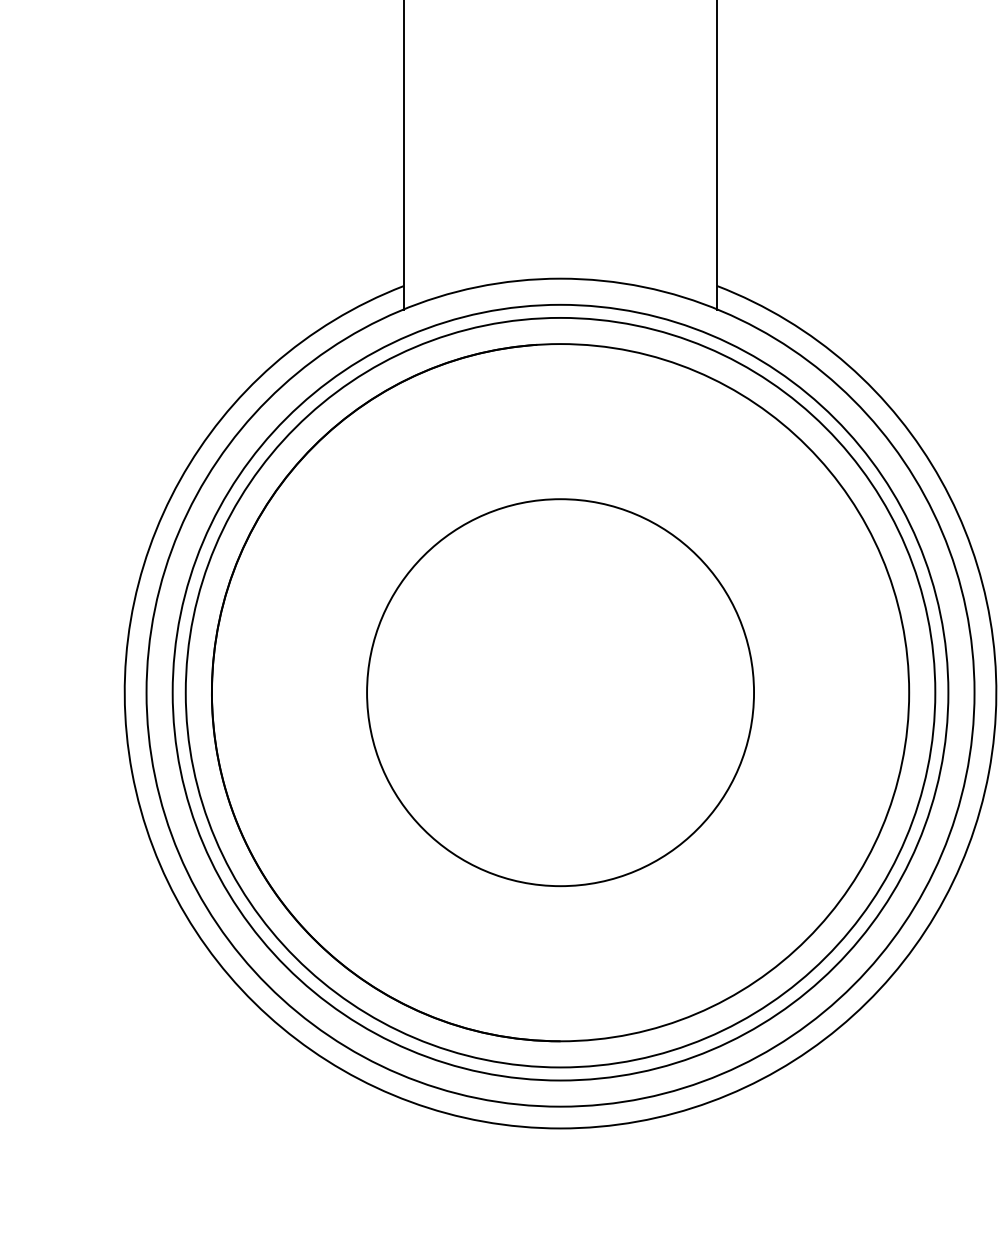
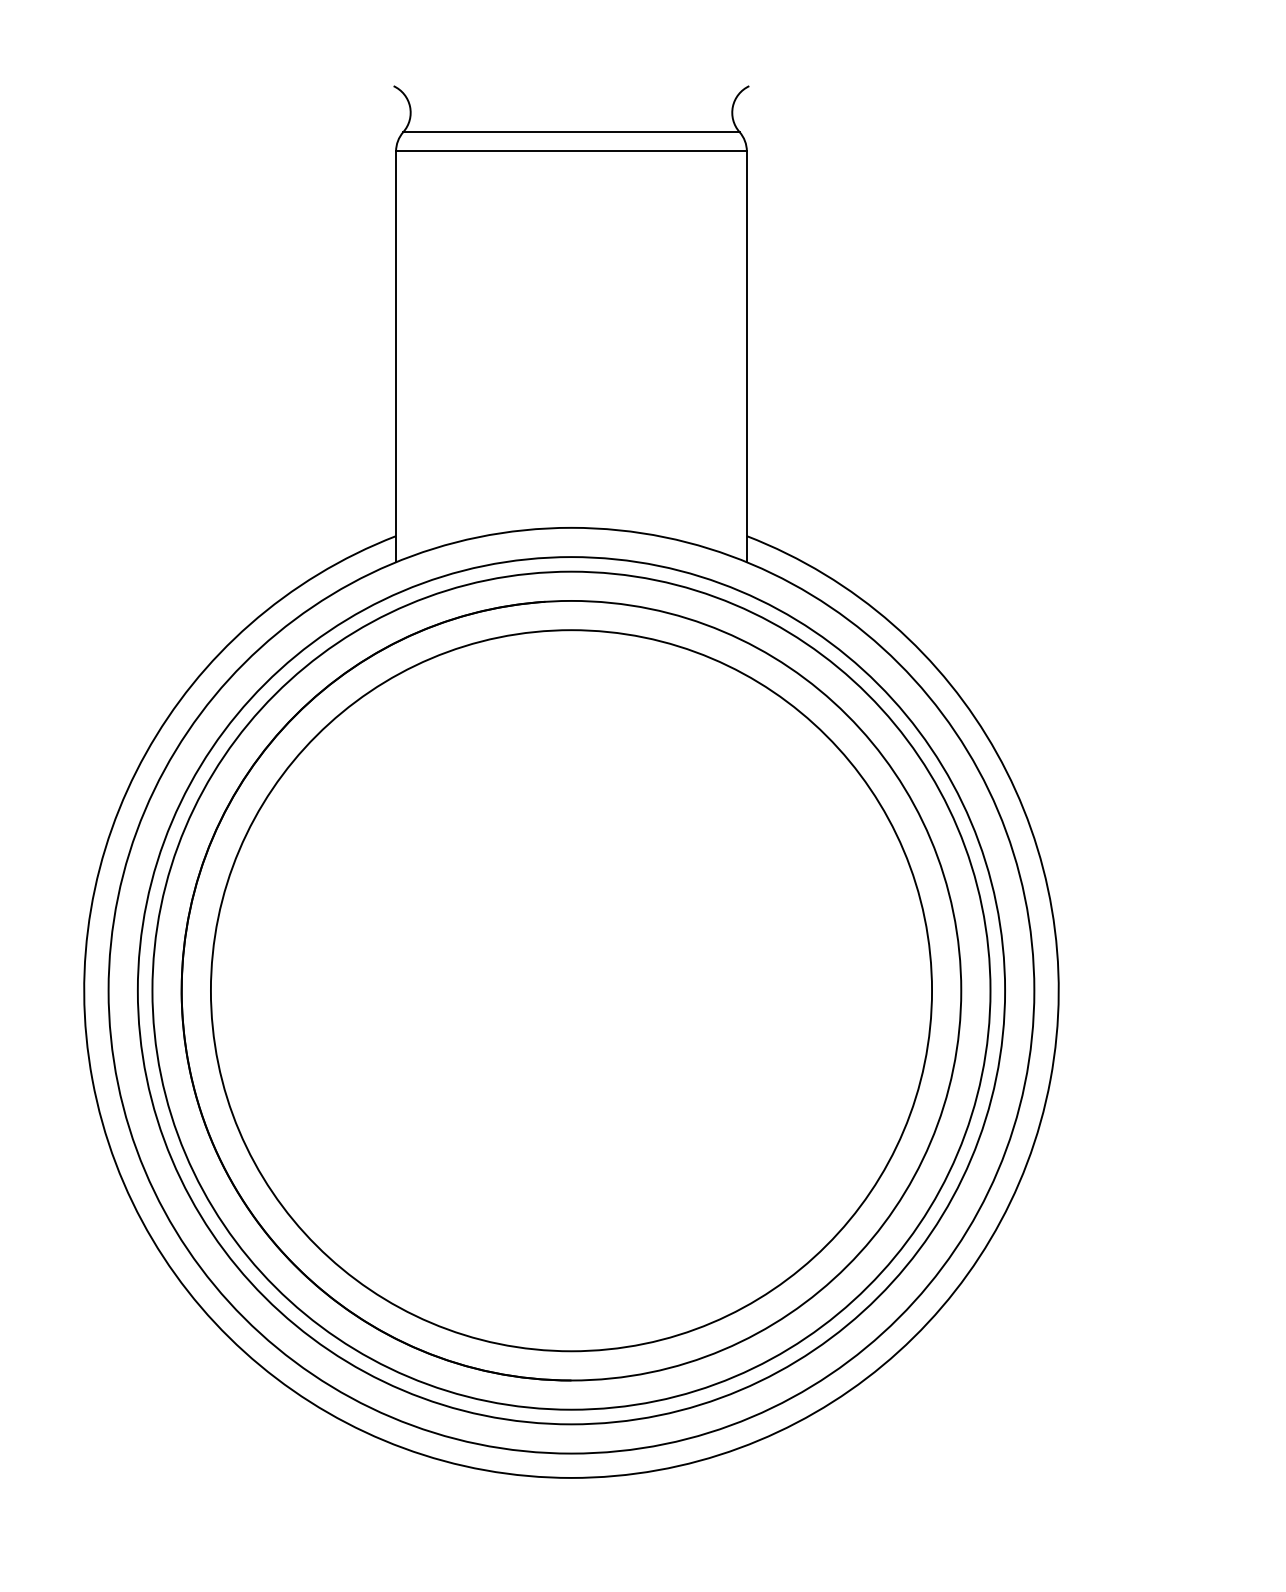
circle: (560, 692) -> (571, 990), size x1.67

